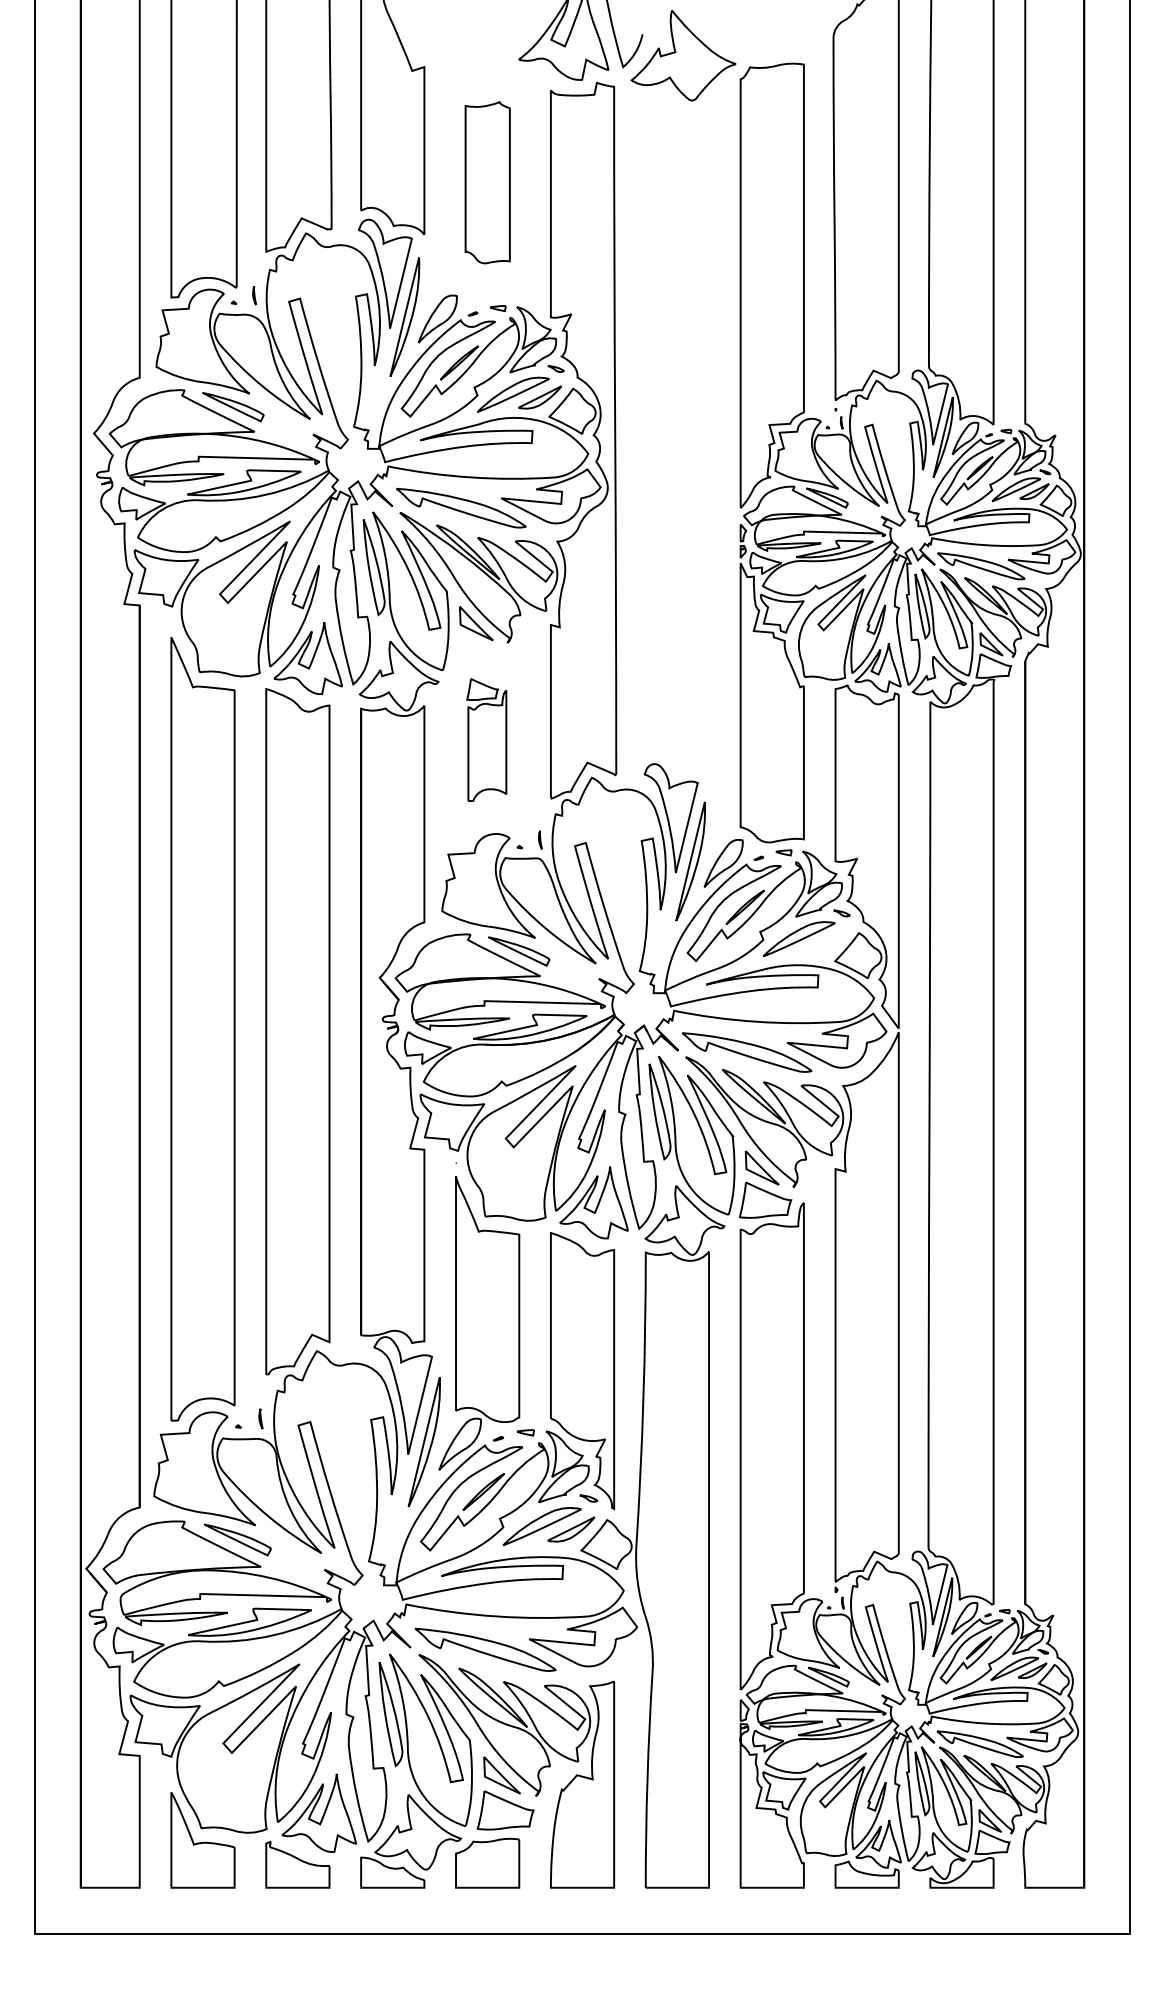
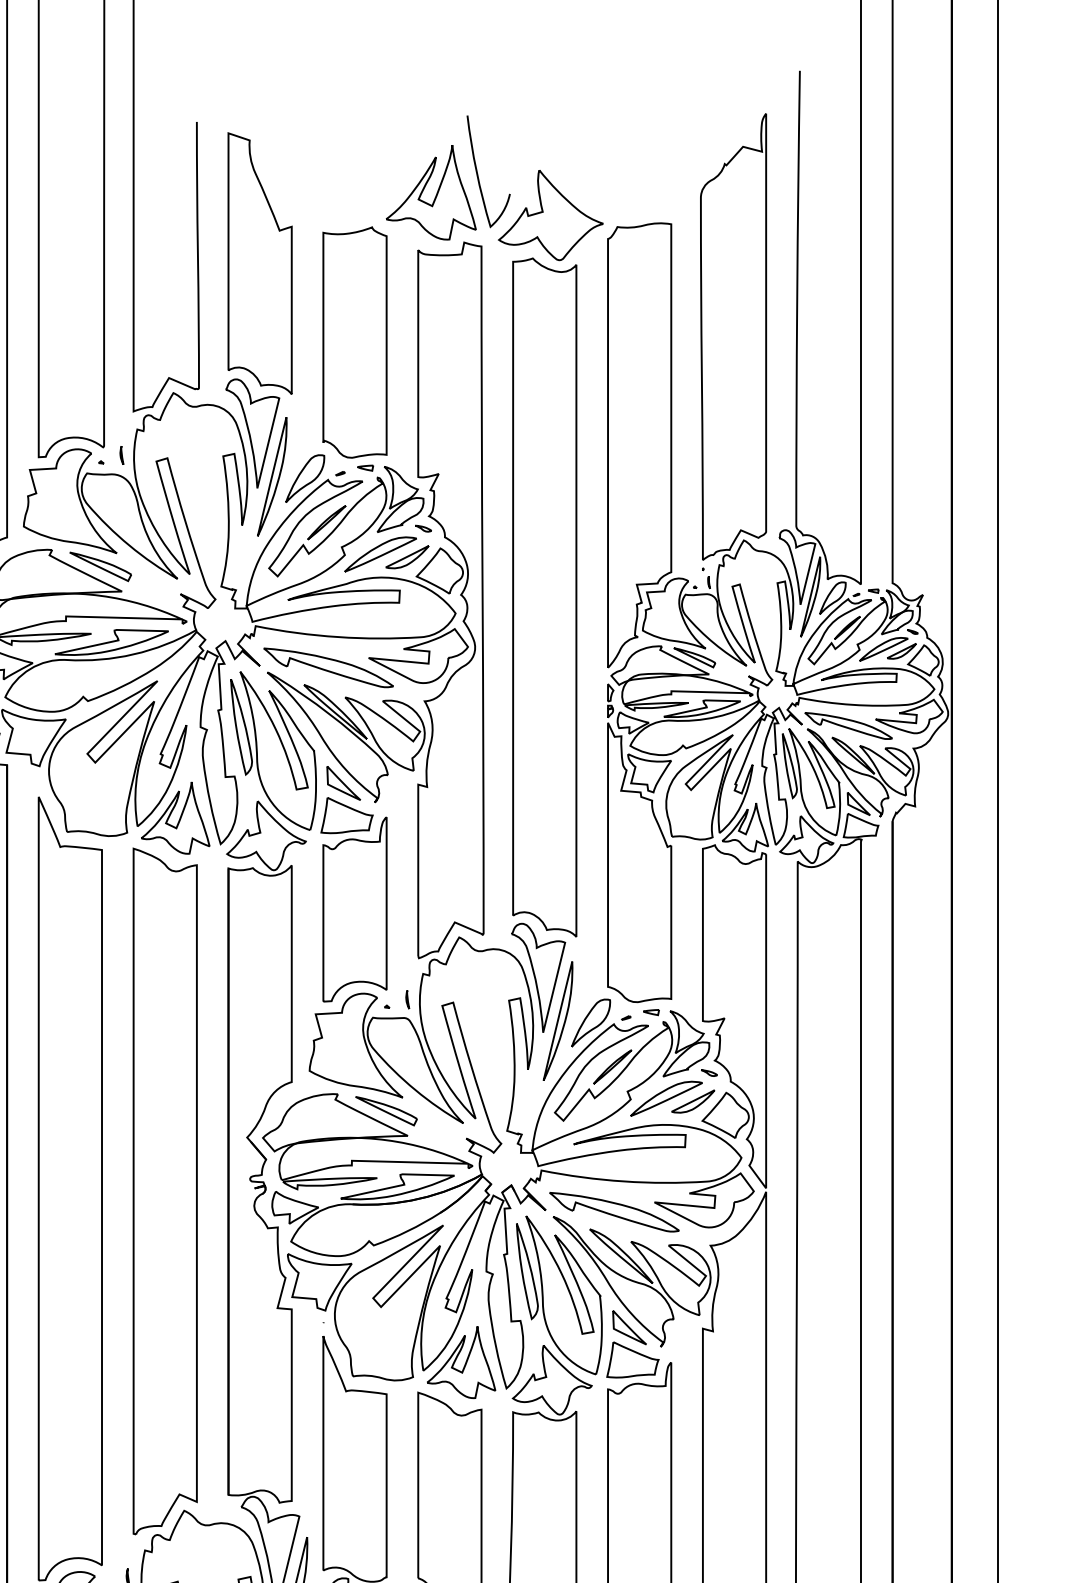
part: (487, 182) -> (354, 342), size x1.43
part: (676, 437) -> (543, 597), added
part: (486, 739) -> (353, 899), size x1.67
part: (825, 941) -> (692, 1101), added

